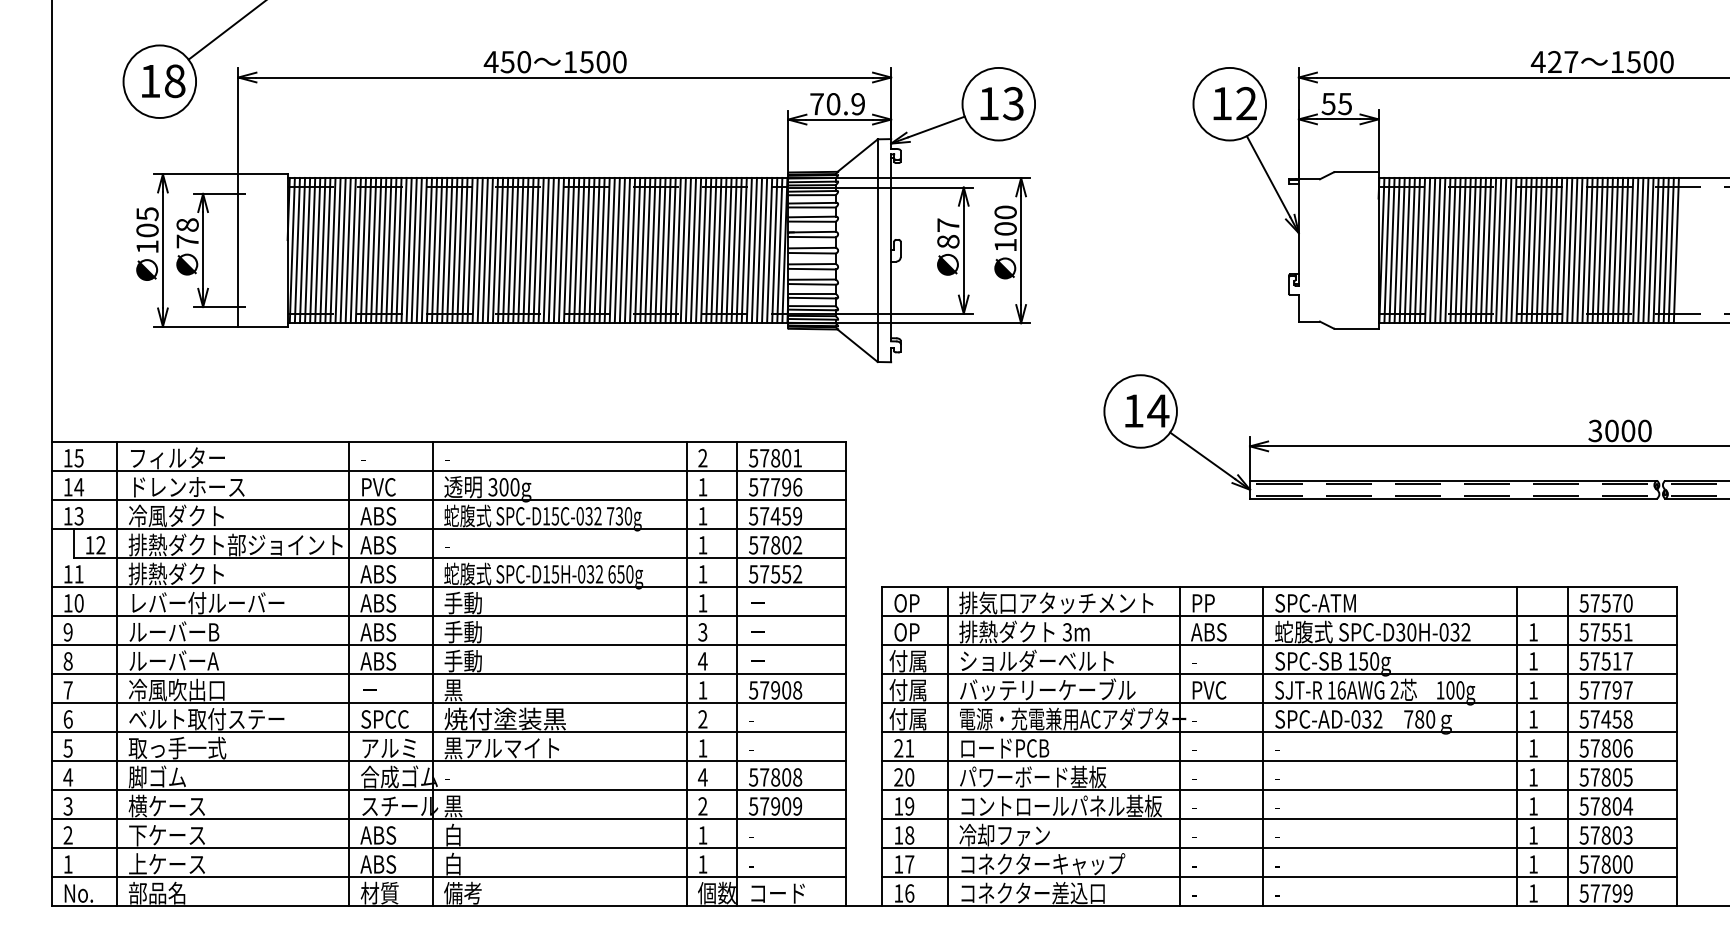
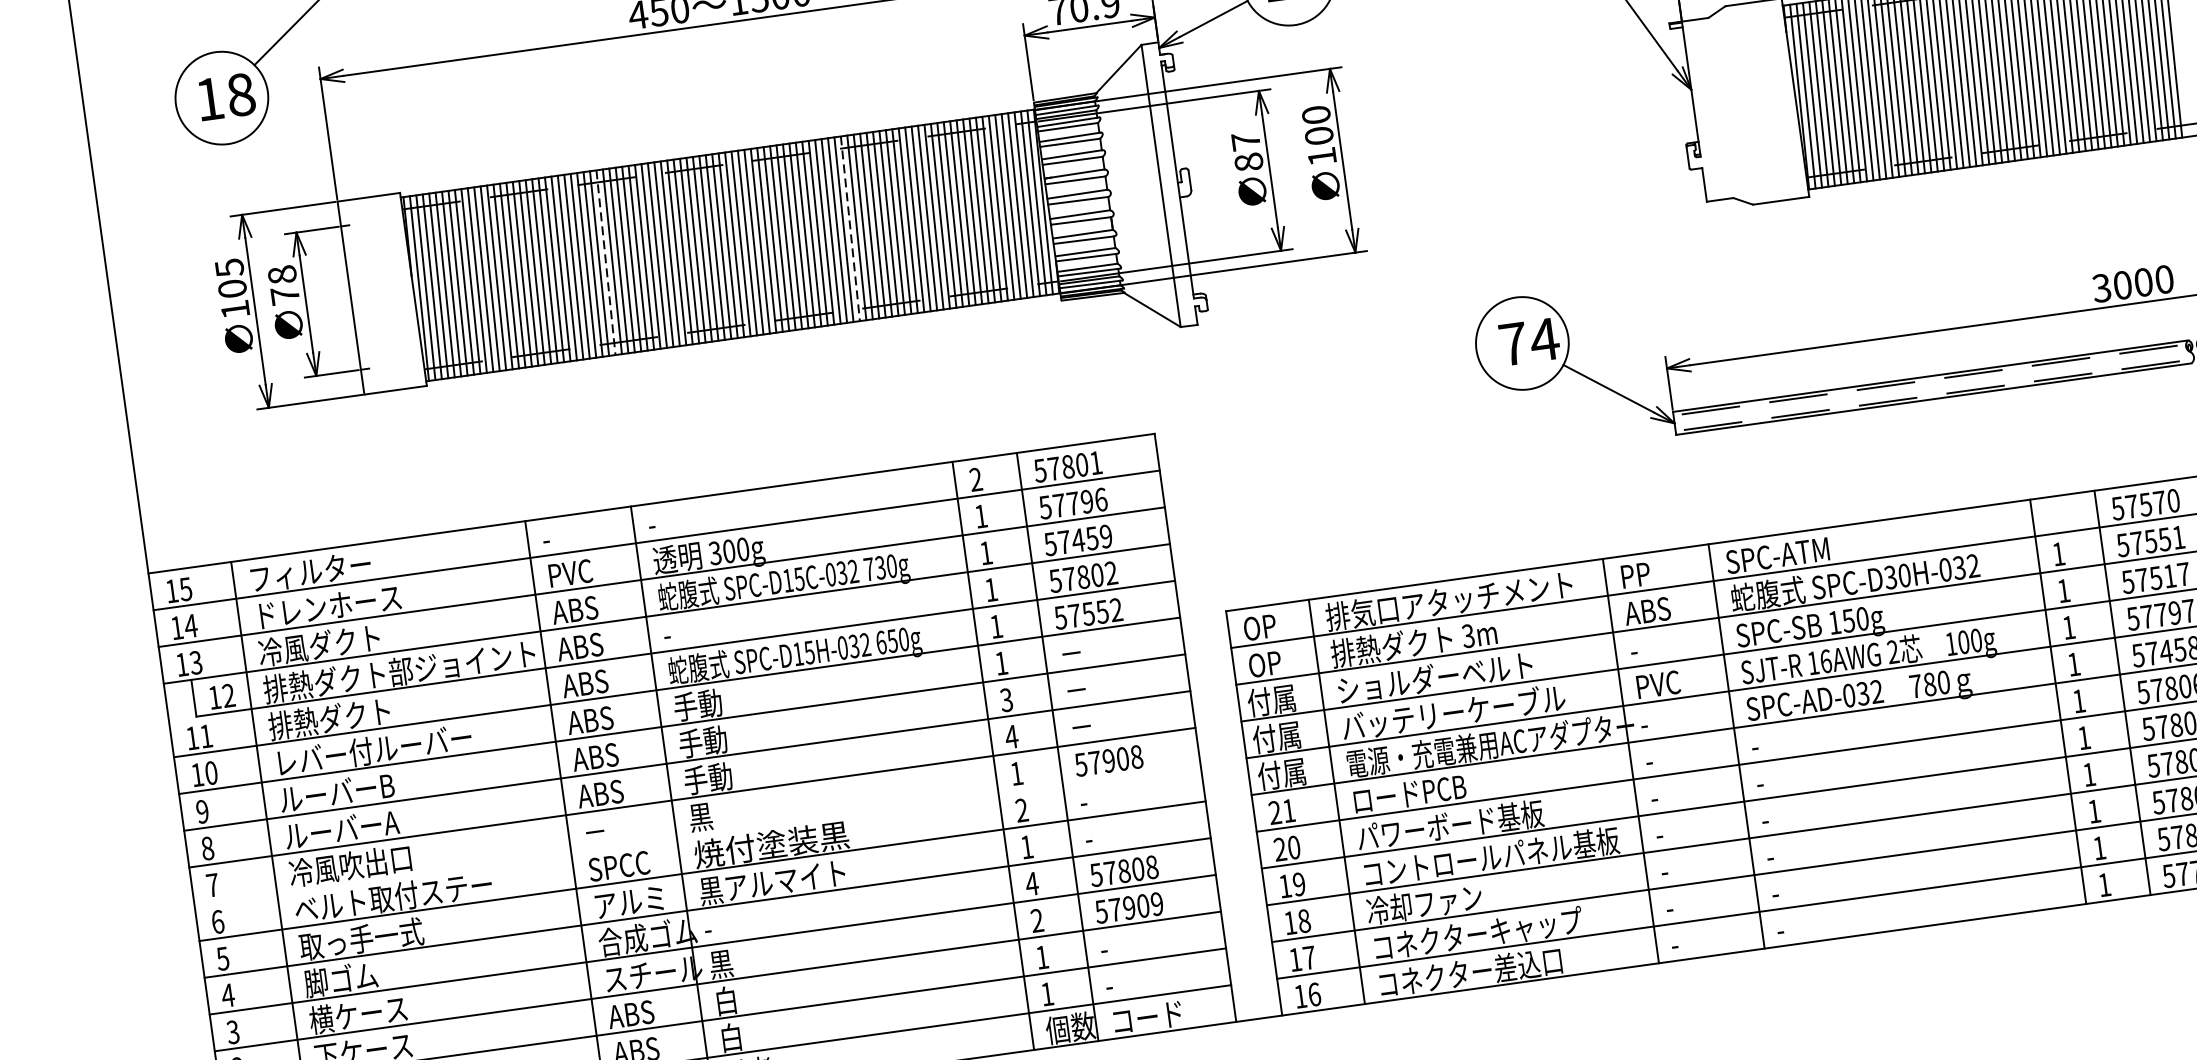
line: (439, 250) -> (605, 262), solid -> dashed
line: (632, 250) -> (850, 228), solid -> dashed
text: (1133, 410) -> (1513, 343), 14 -> 74
line: (448, 703) -> (696, 835), removed

